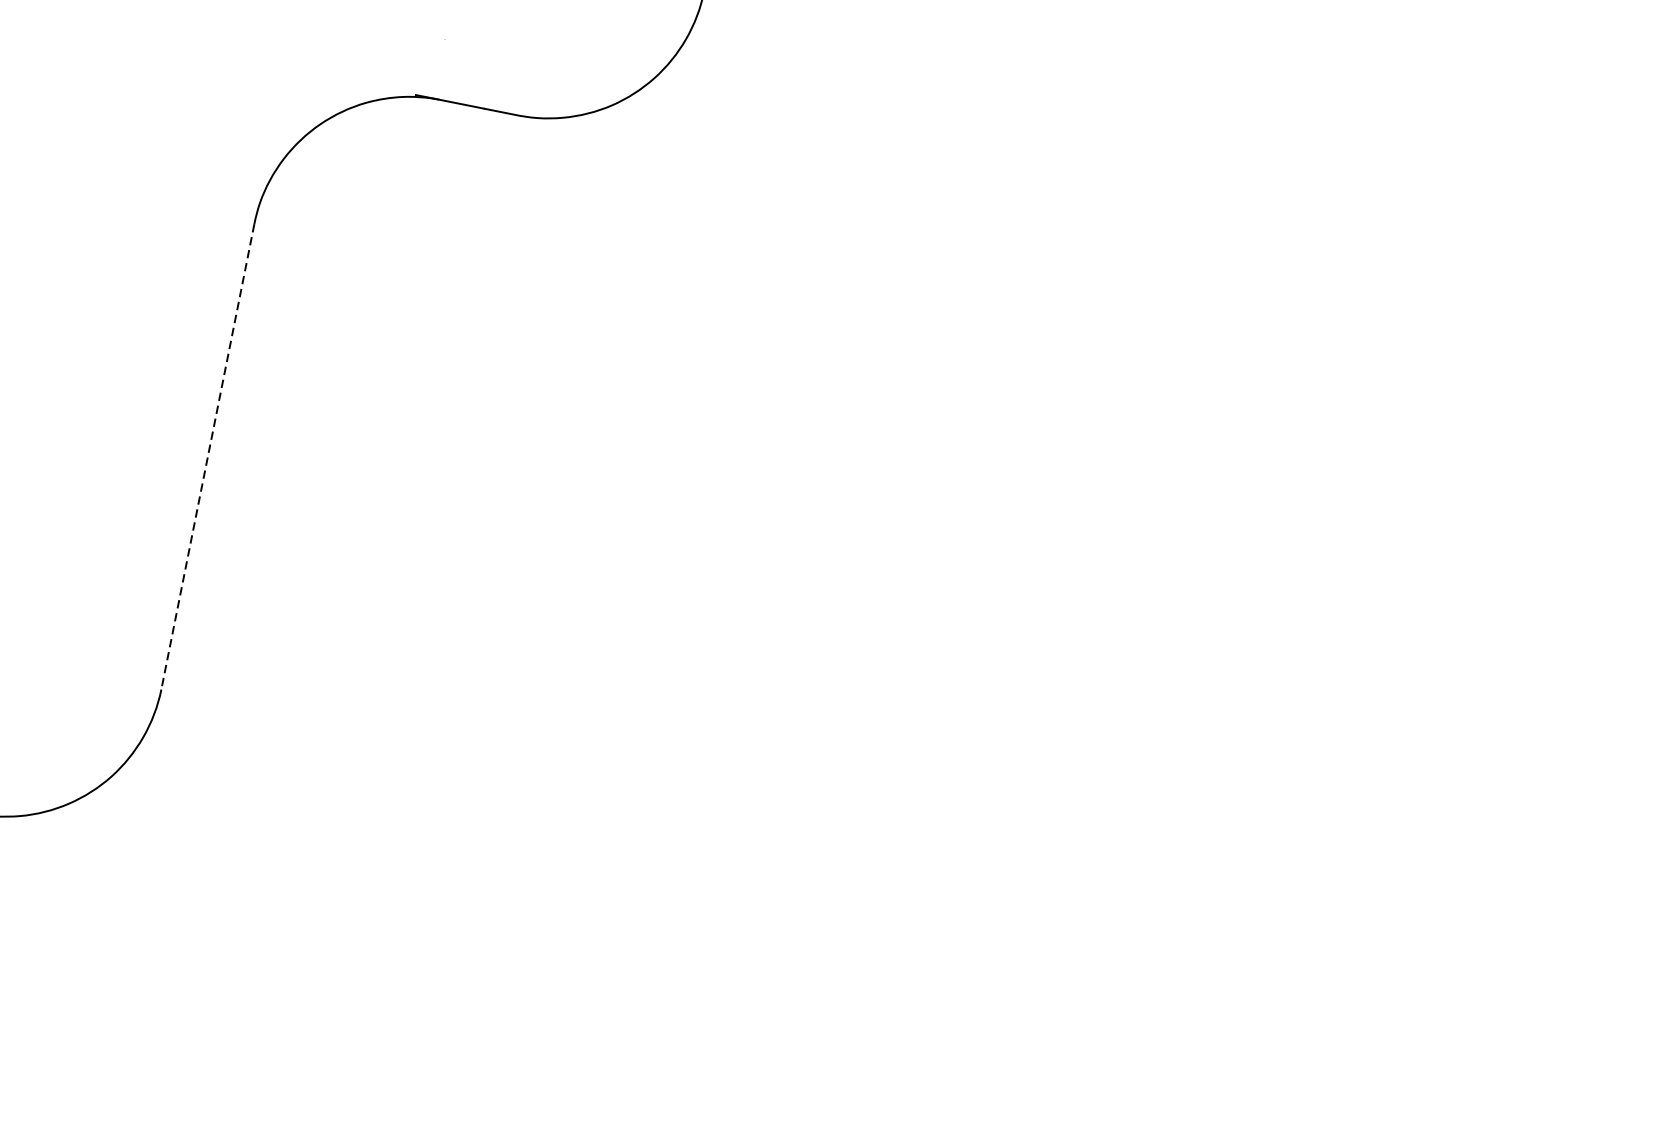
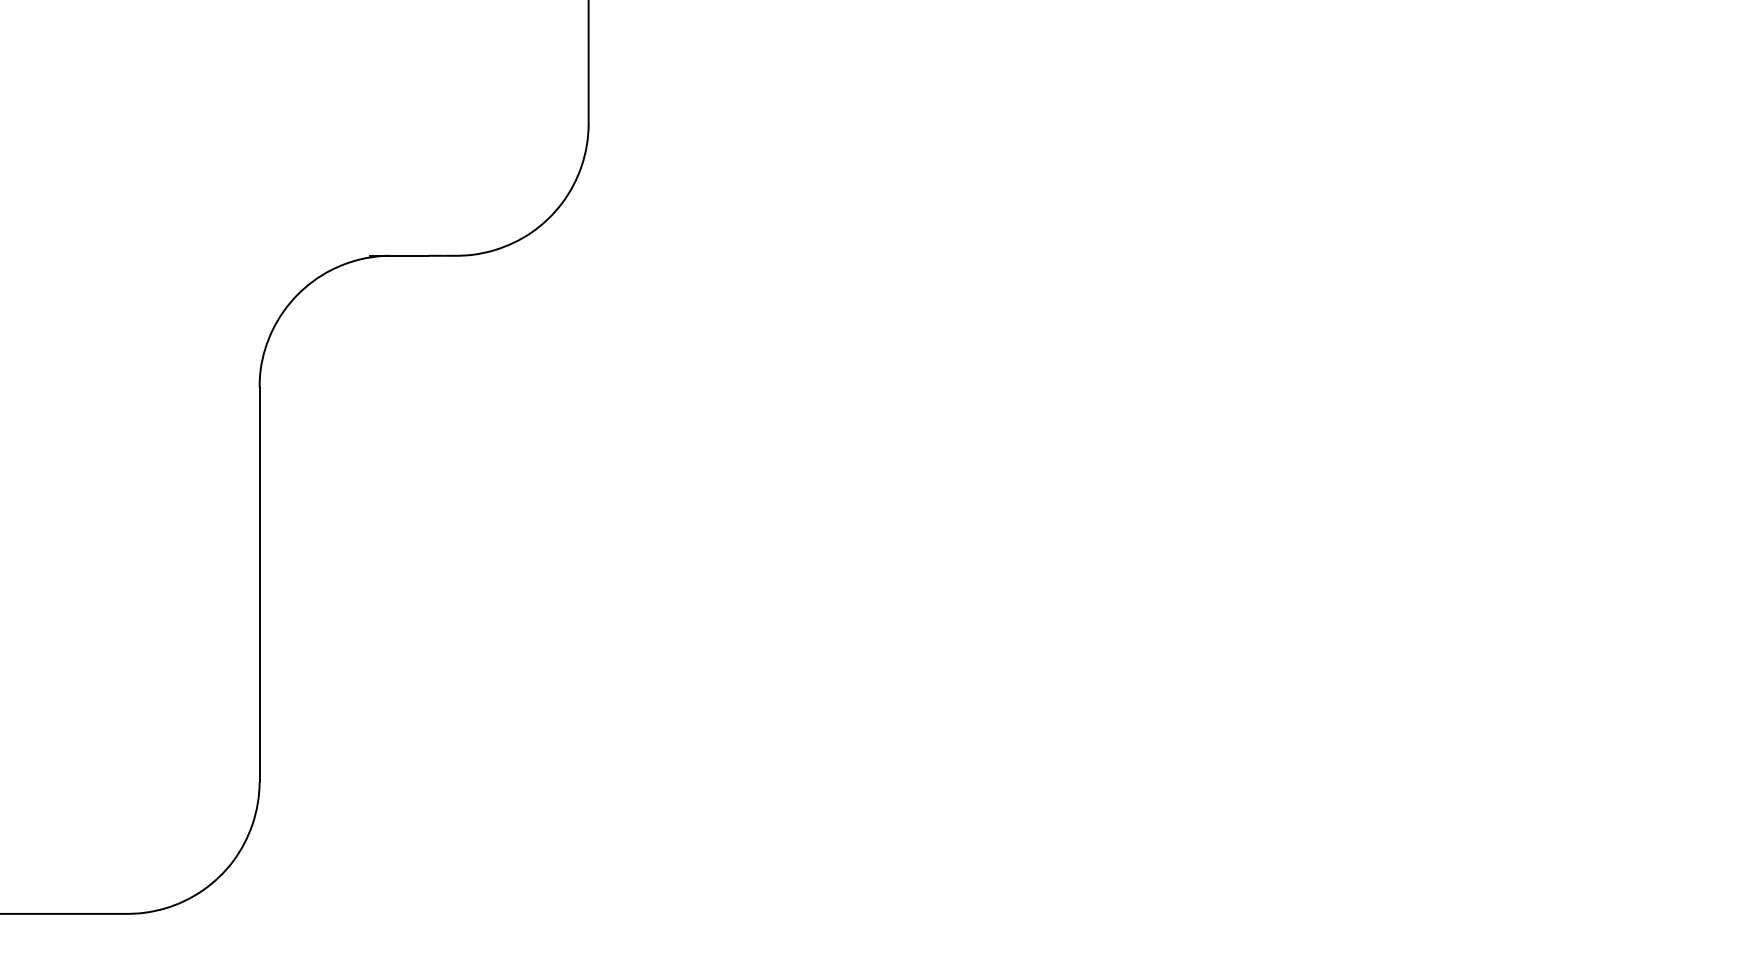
line: (207, 457) -> (259, 585), dashed -> solid

